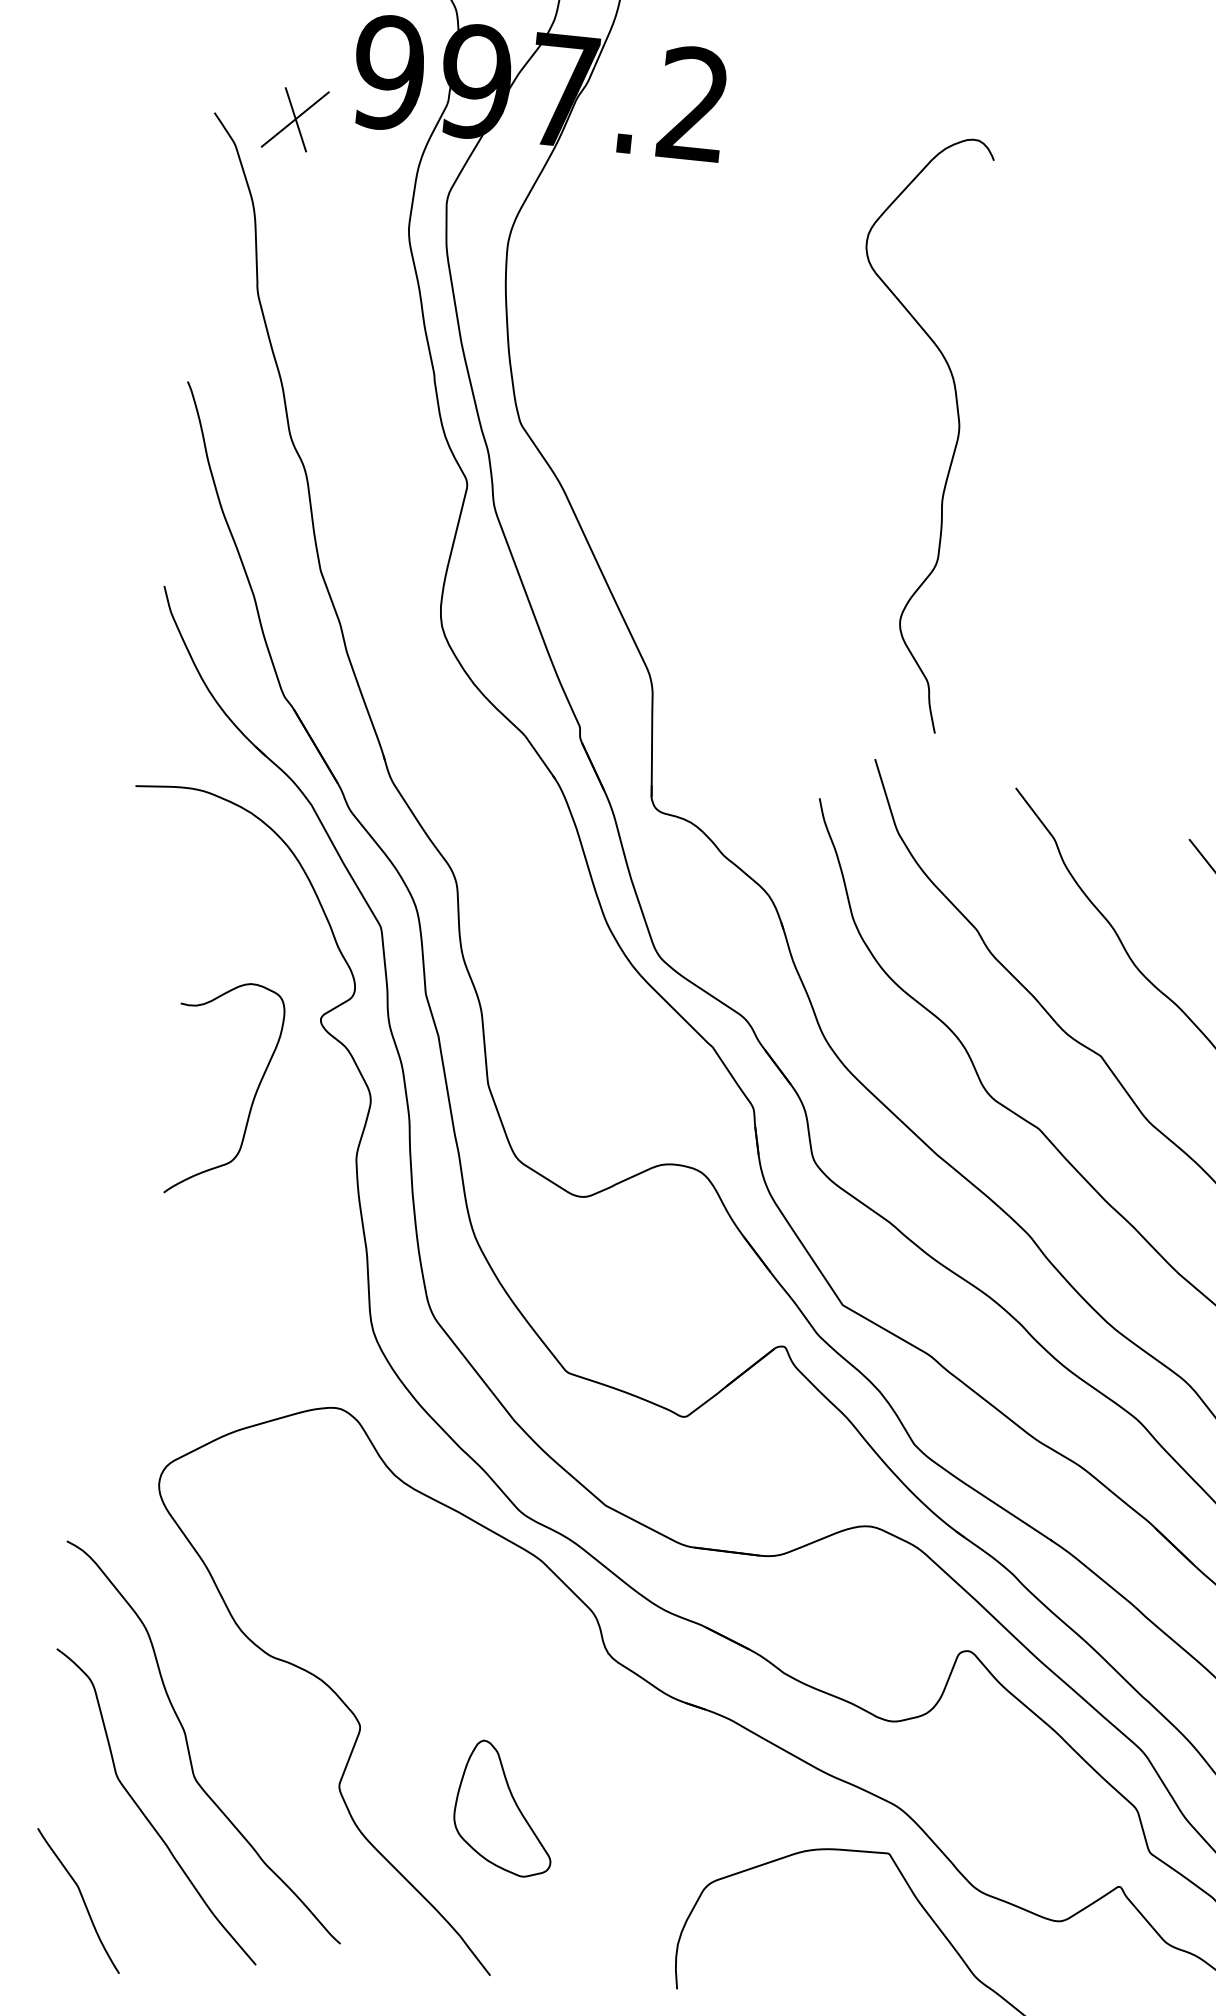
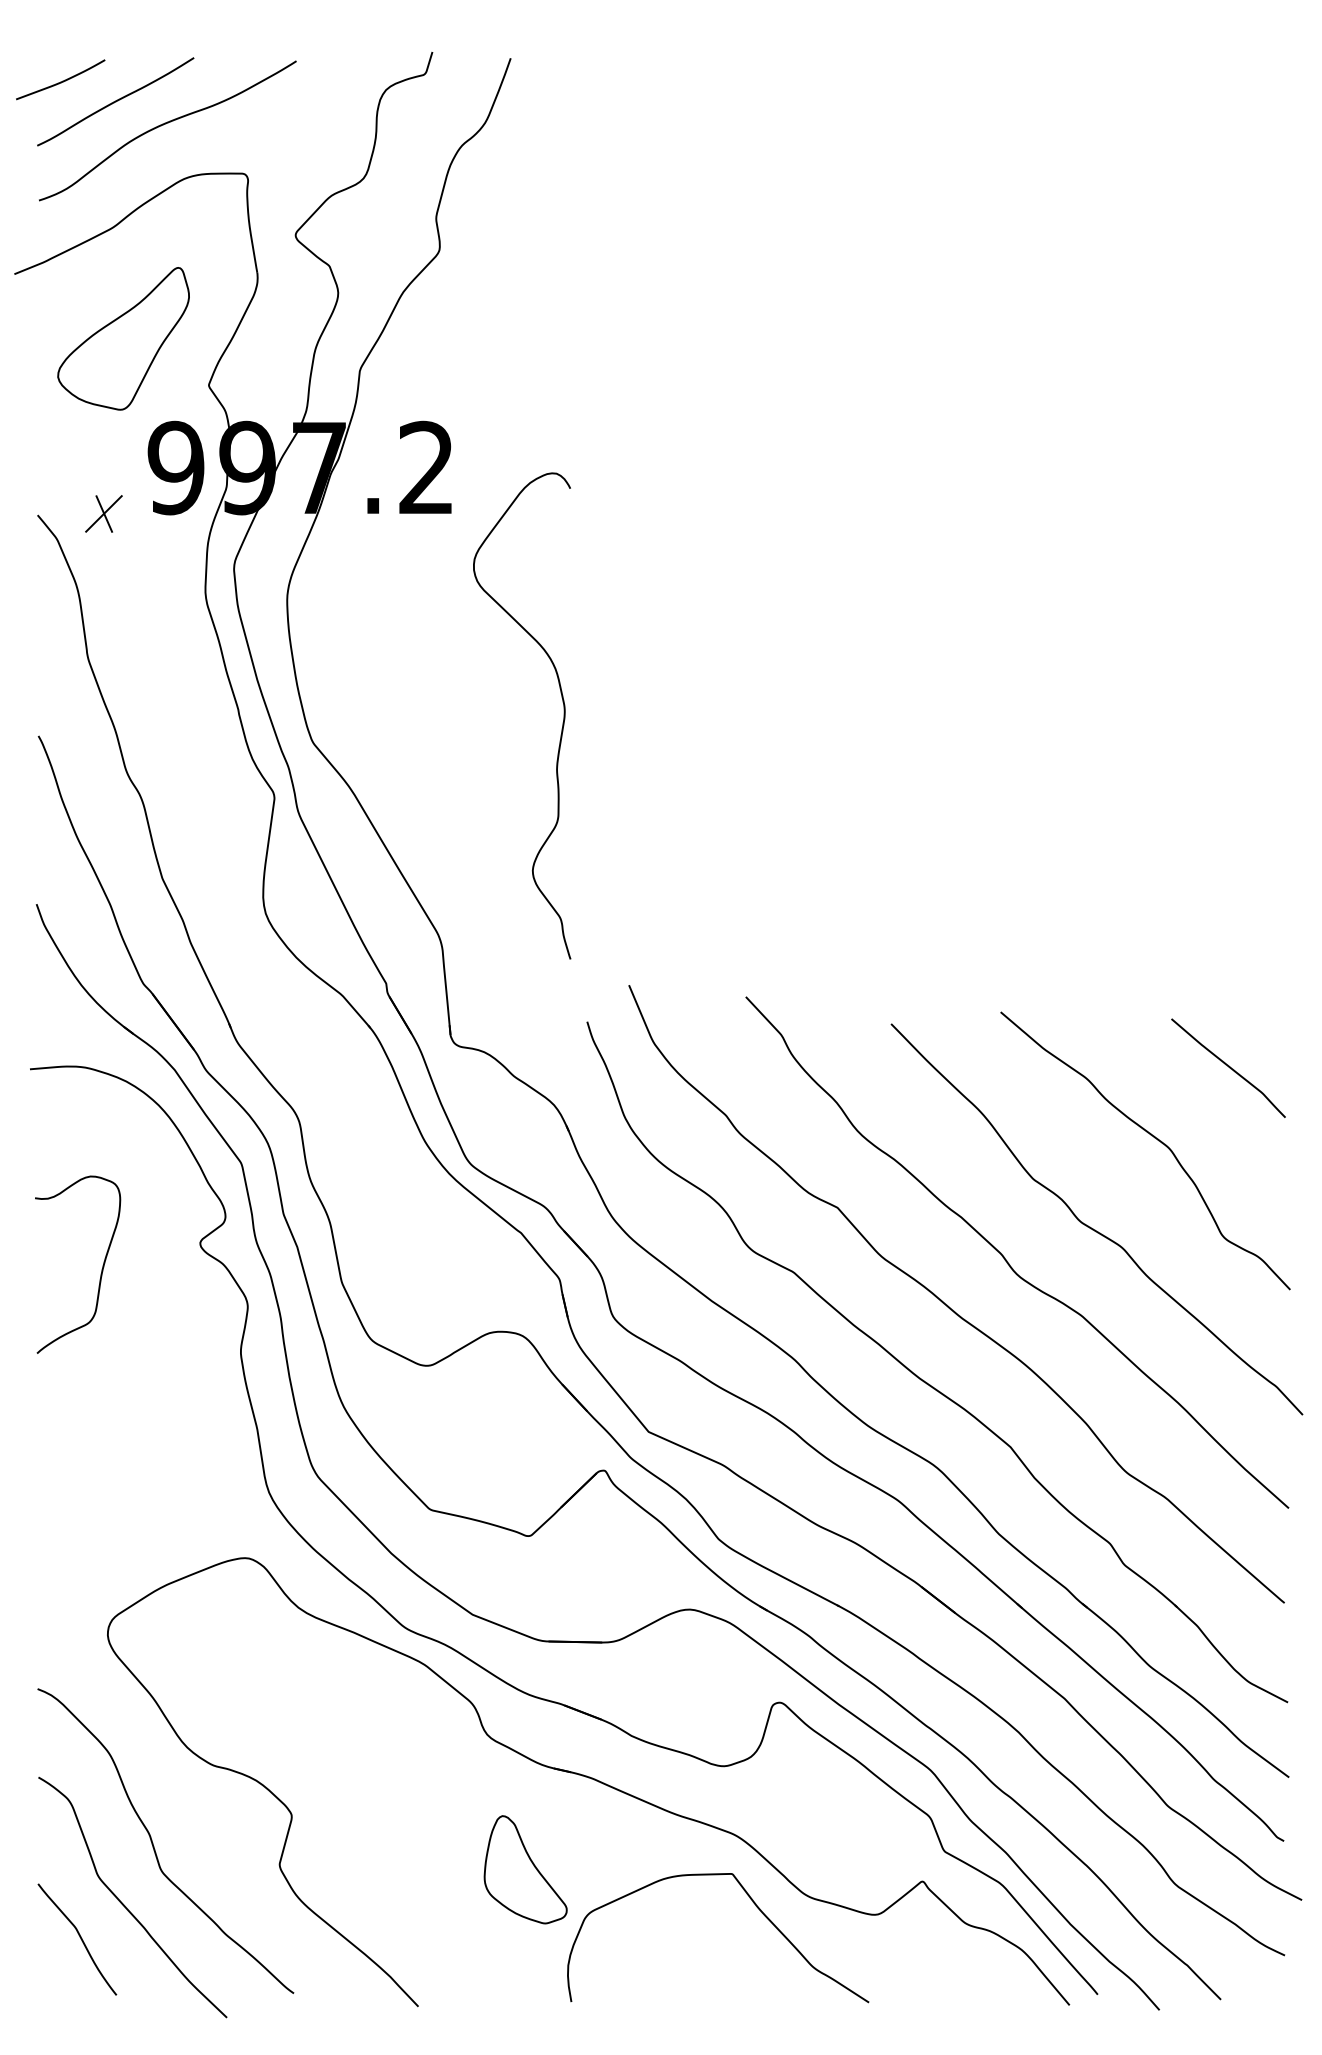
part: (294, 118) -> (103, 513), size x0.71
curve: (954, 444) -> (562, 722), moved
curve: (252, 1098) -> (101, 1269), moved
part: (505, 1808) -> (525, 1869), moved
curve: (81, 1898) -> (79, 1937), moved

